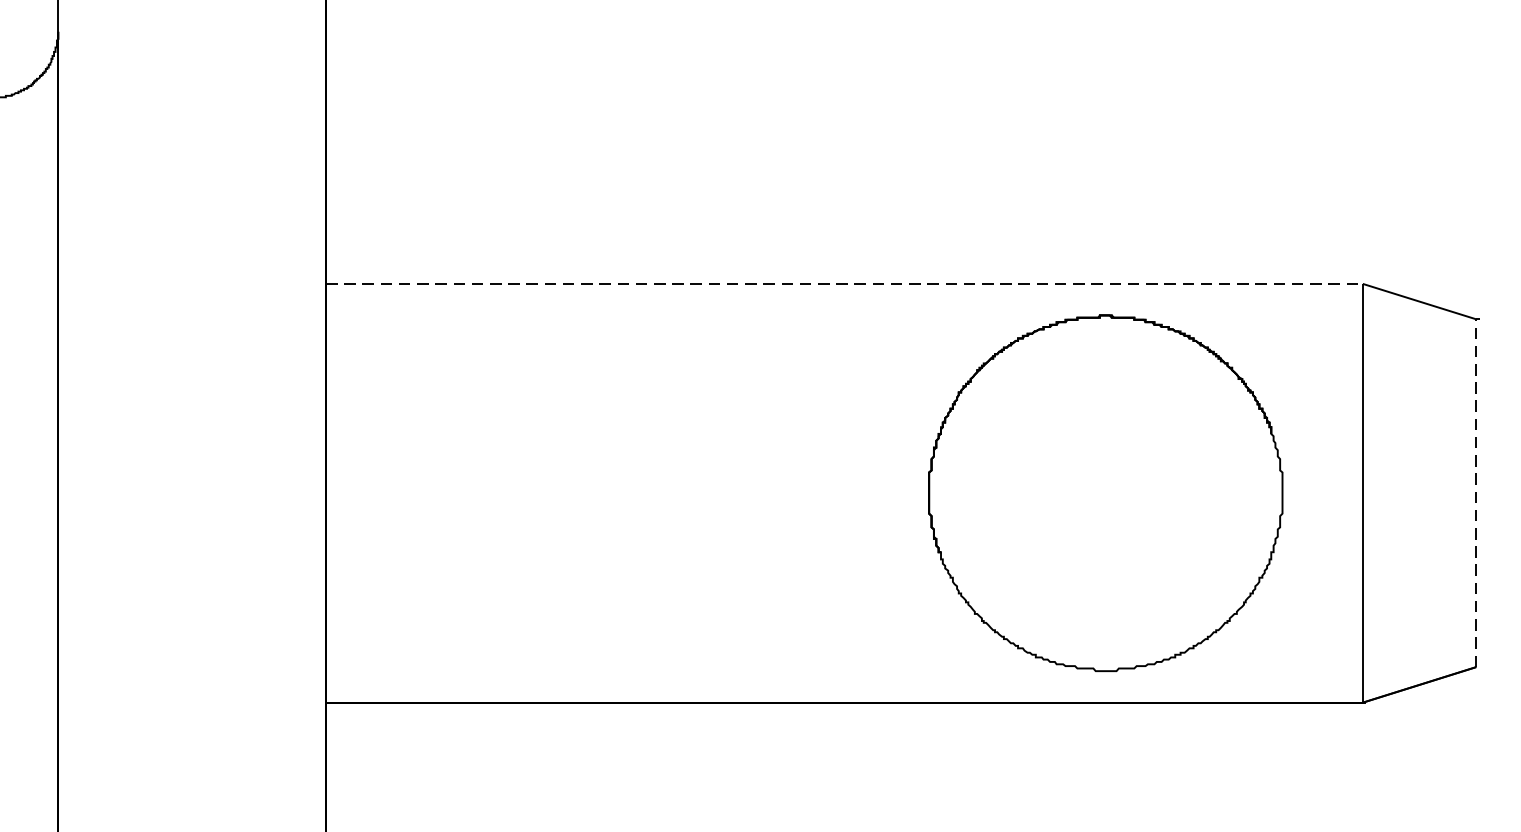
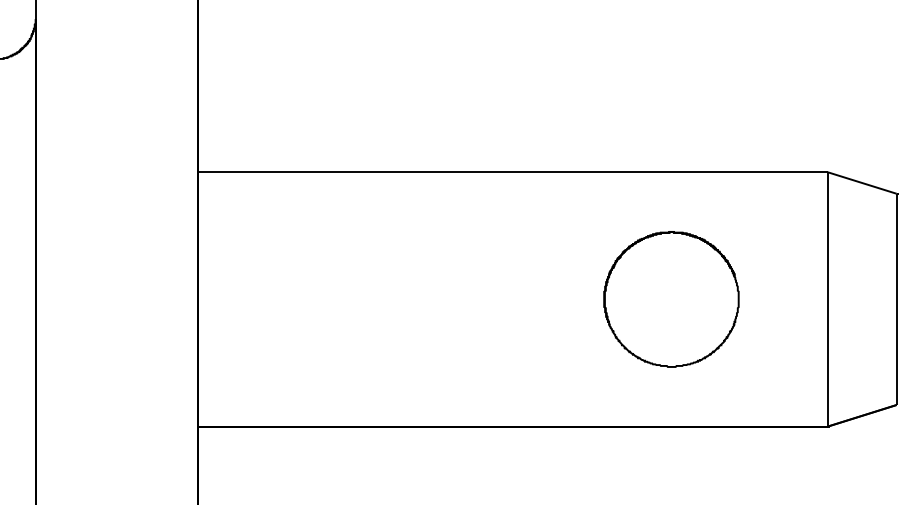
line: (843, 284) -> (512, 172), dashed -> solid
part: (1105, 493) -> (671, 299), size x0.62
line: (1475, 493) -> (896, 299), dashed -> solid

